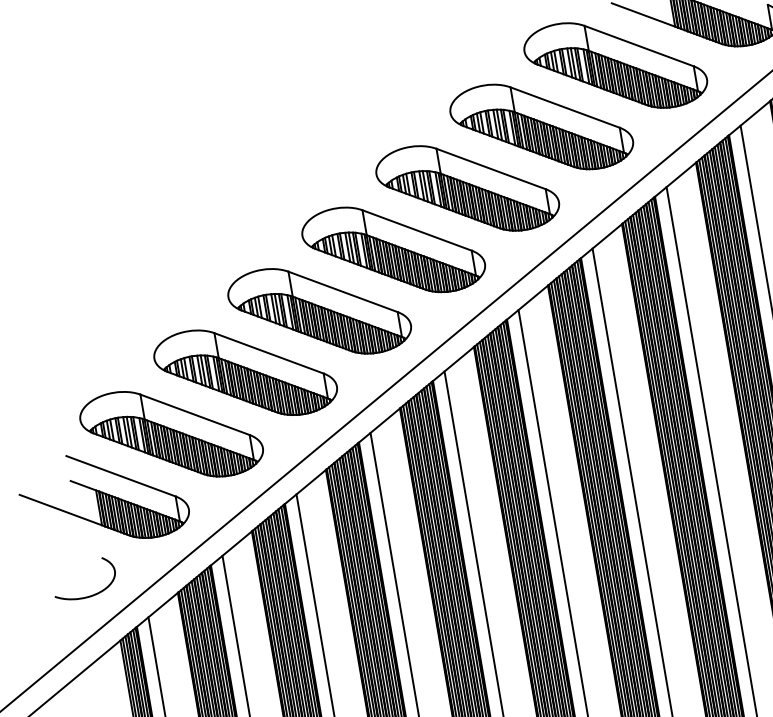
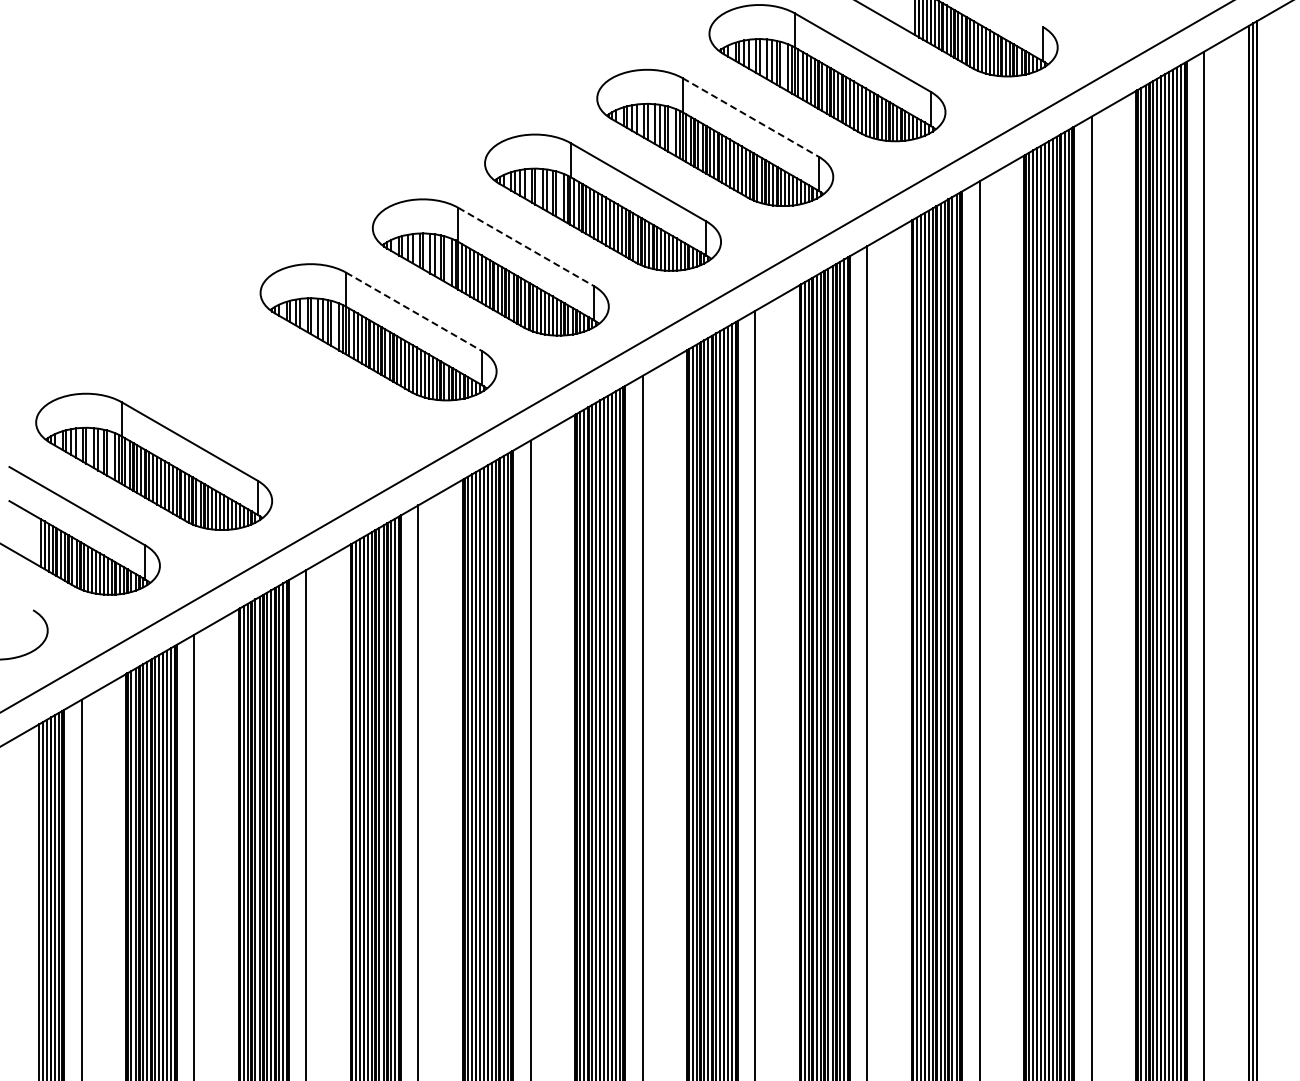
line: (565, 107) -> (751, 117), solid -> dashed
line: (417, 230) -> (526, 247), solid -> dashed
line: (343, 292) -> (414, 312), solid -> dashed
part: (245, 373) -> (266, 397), removed

